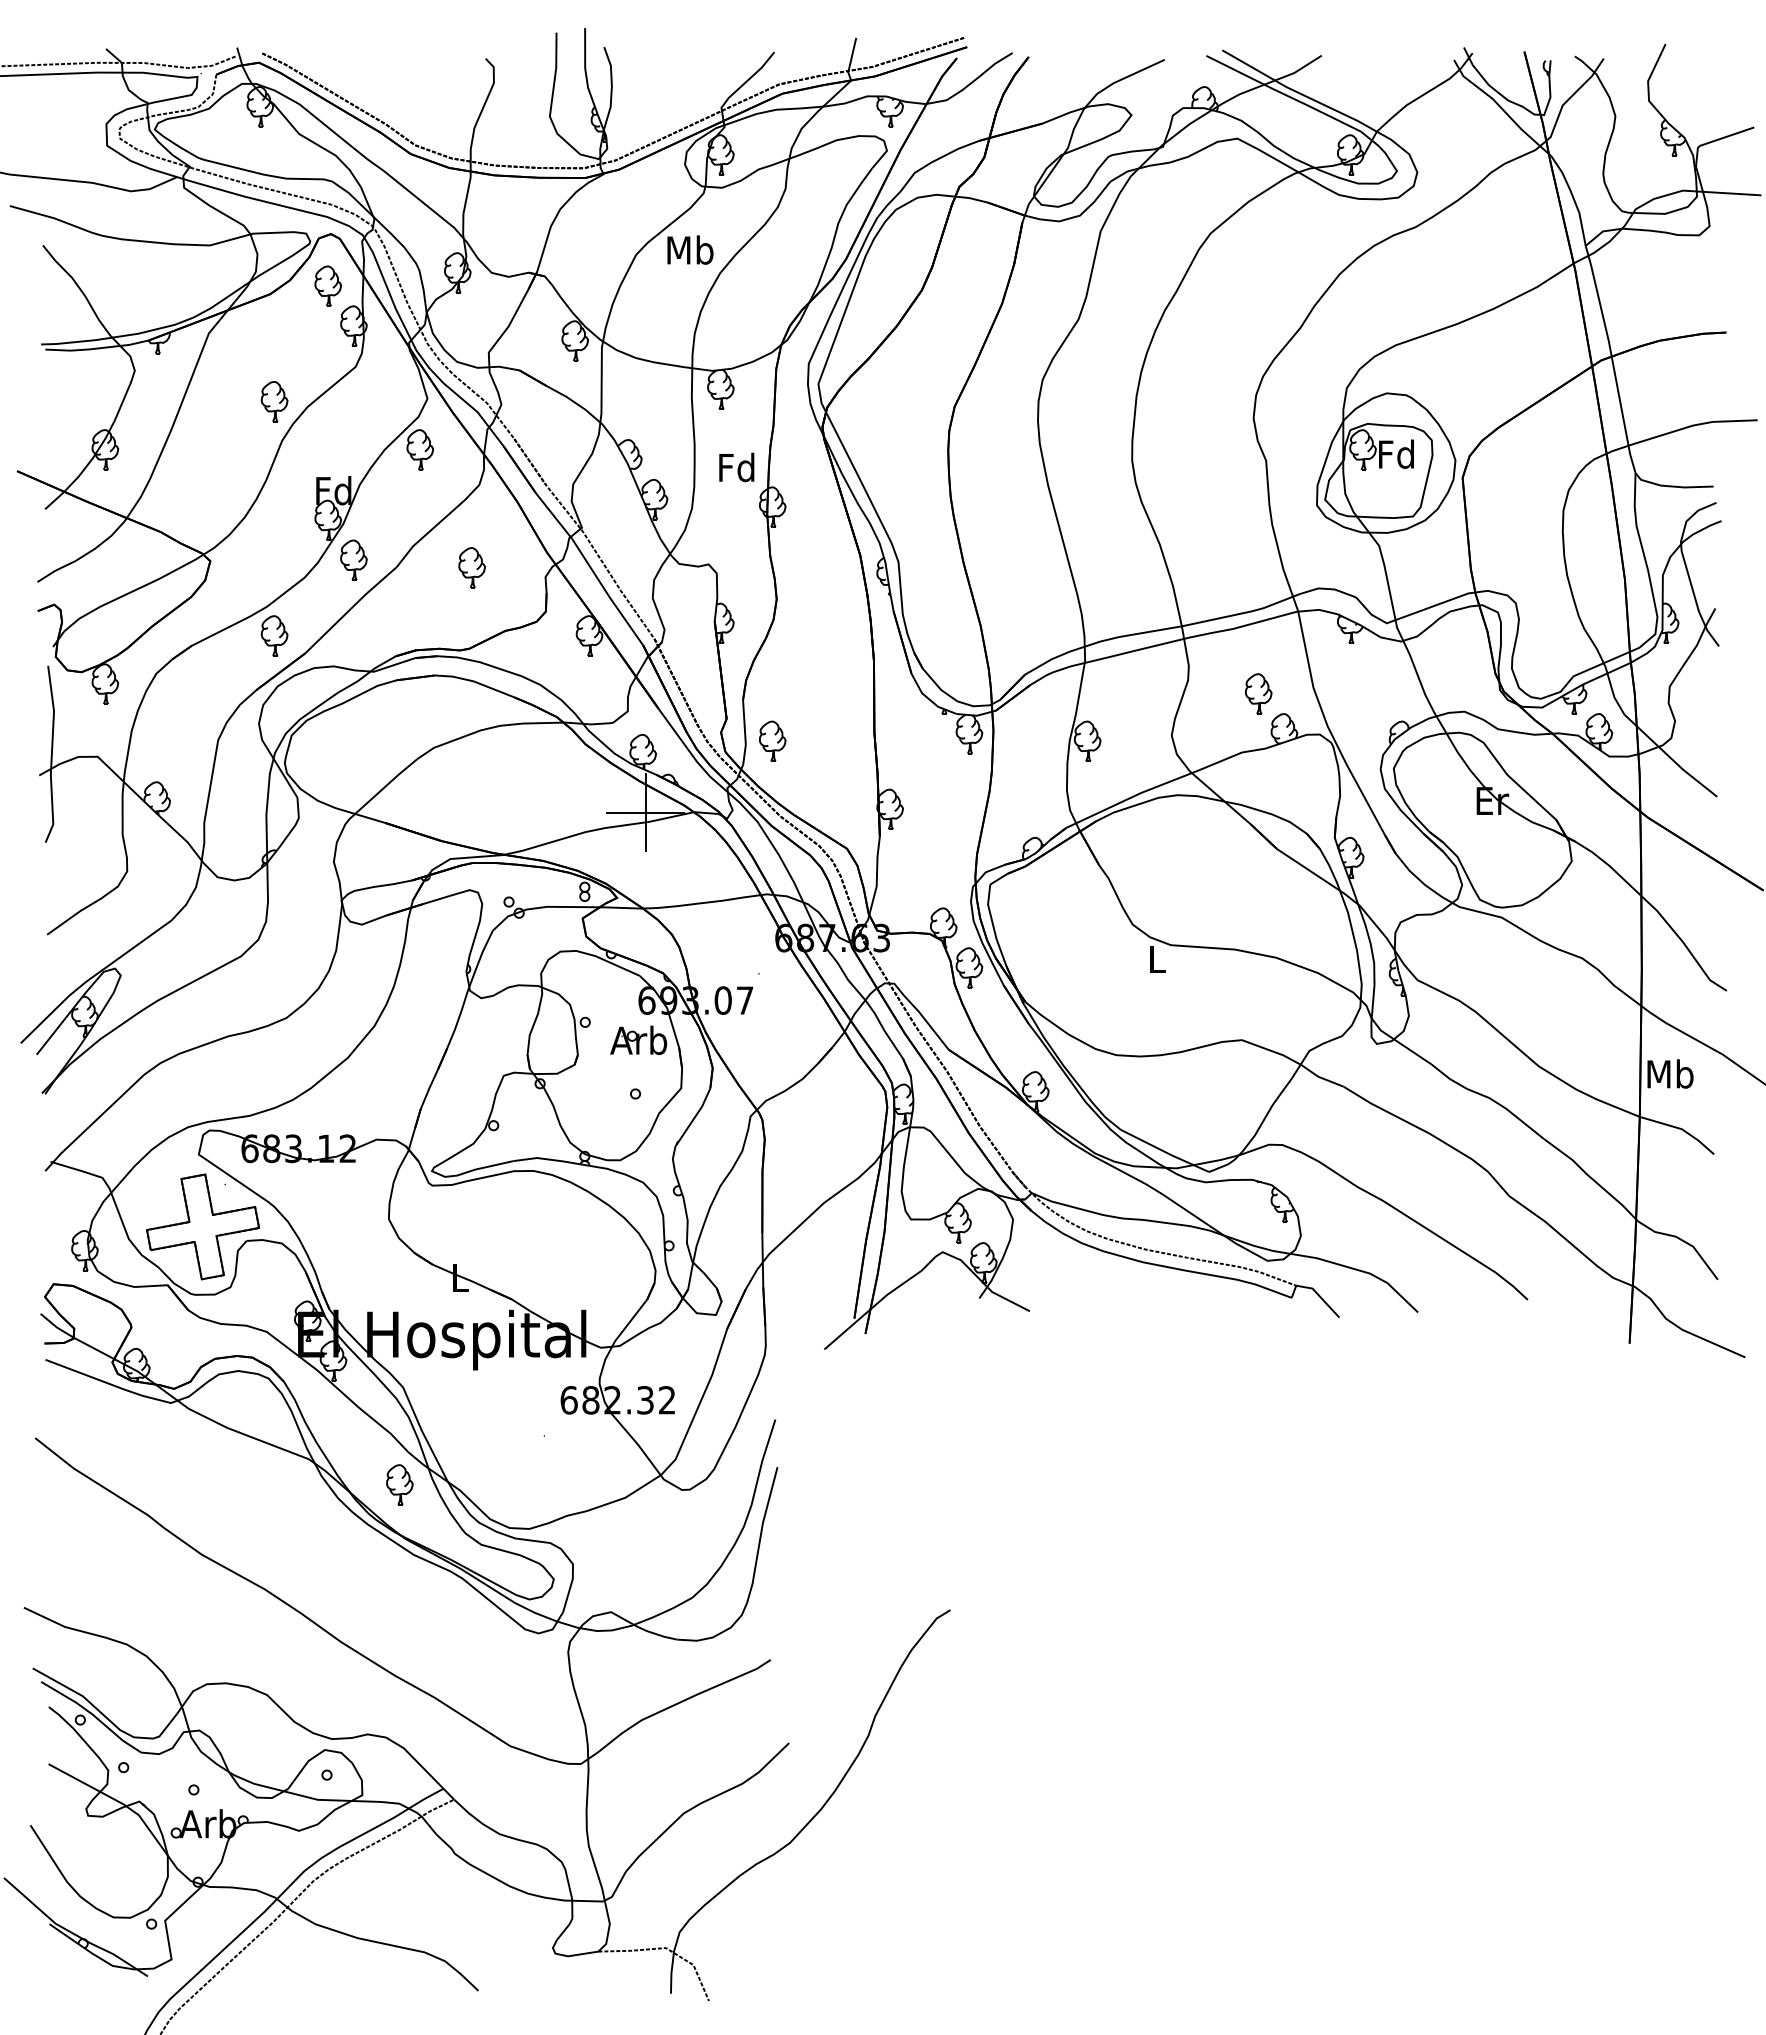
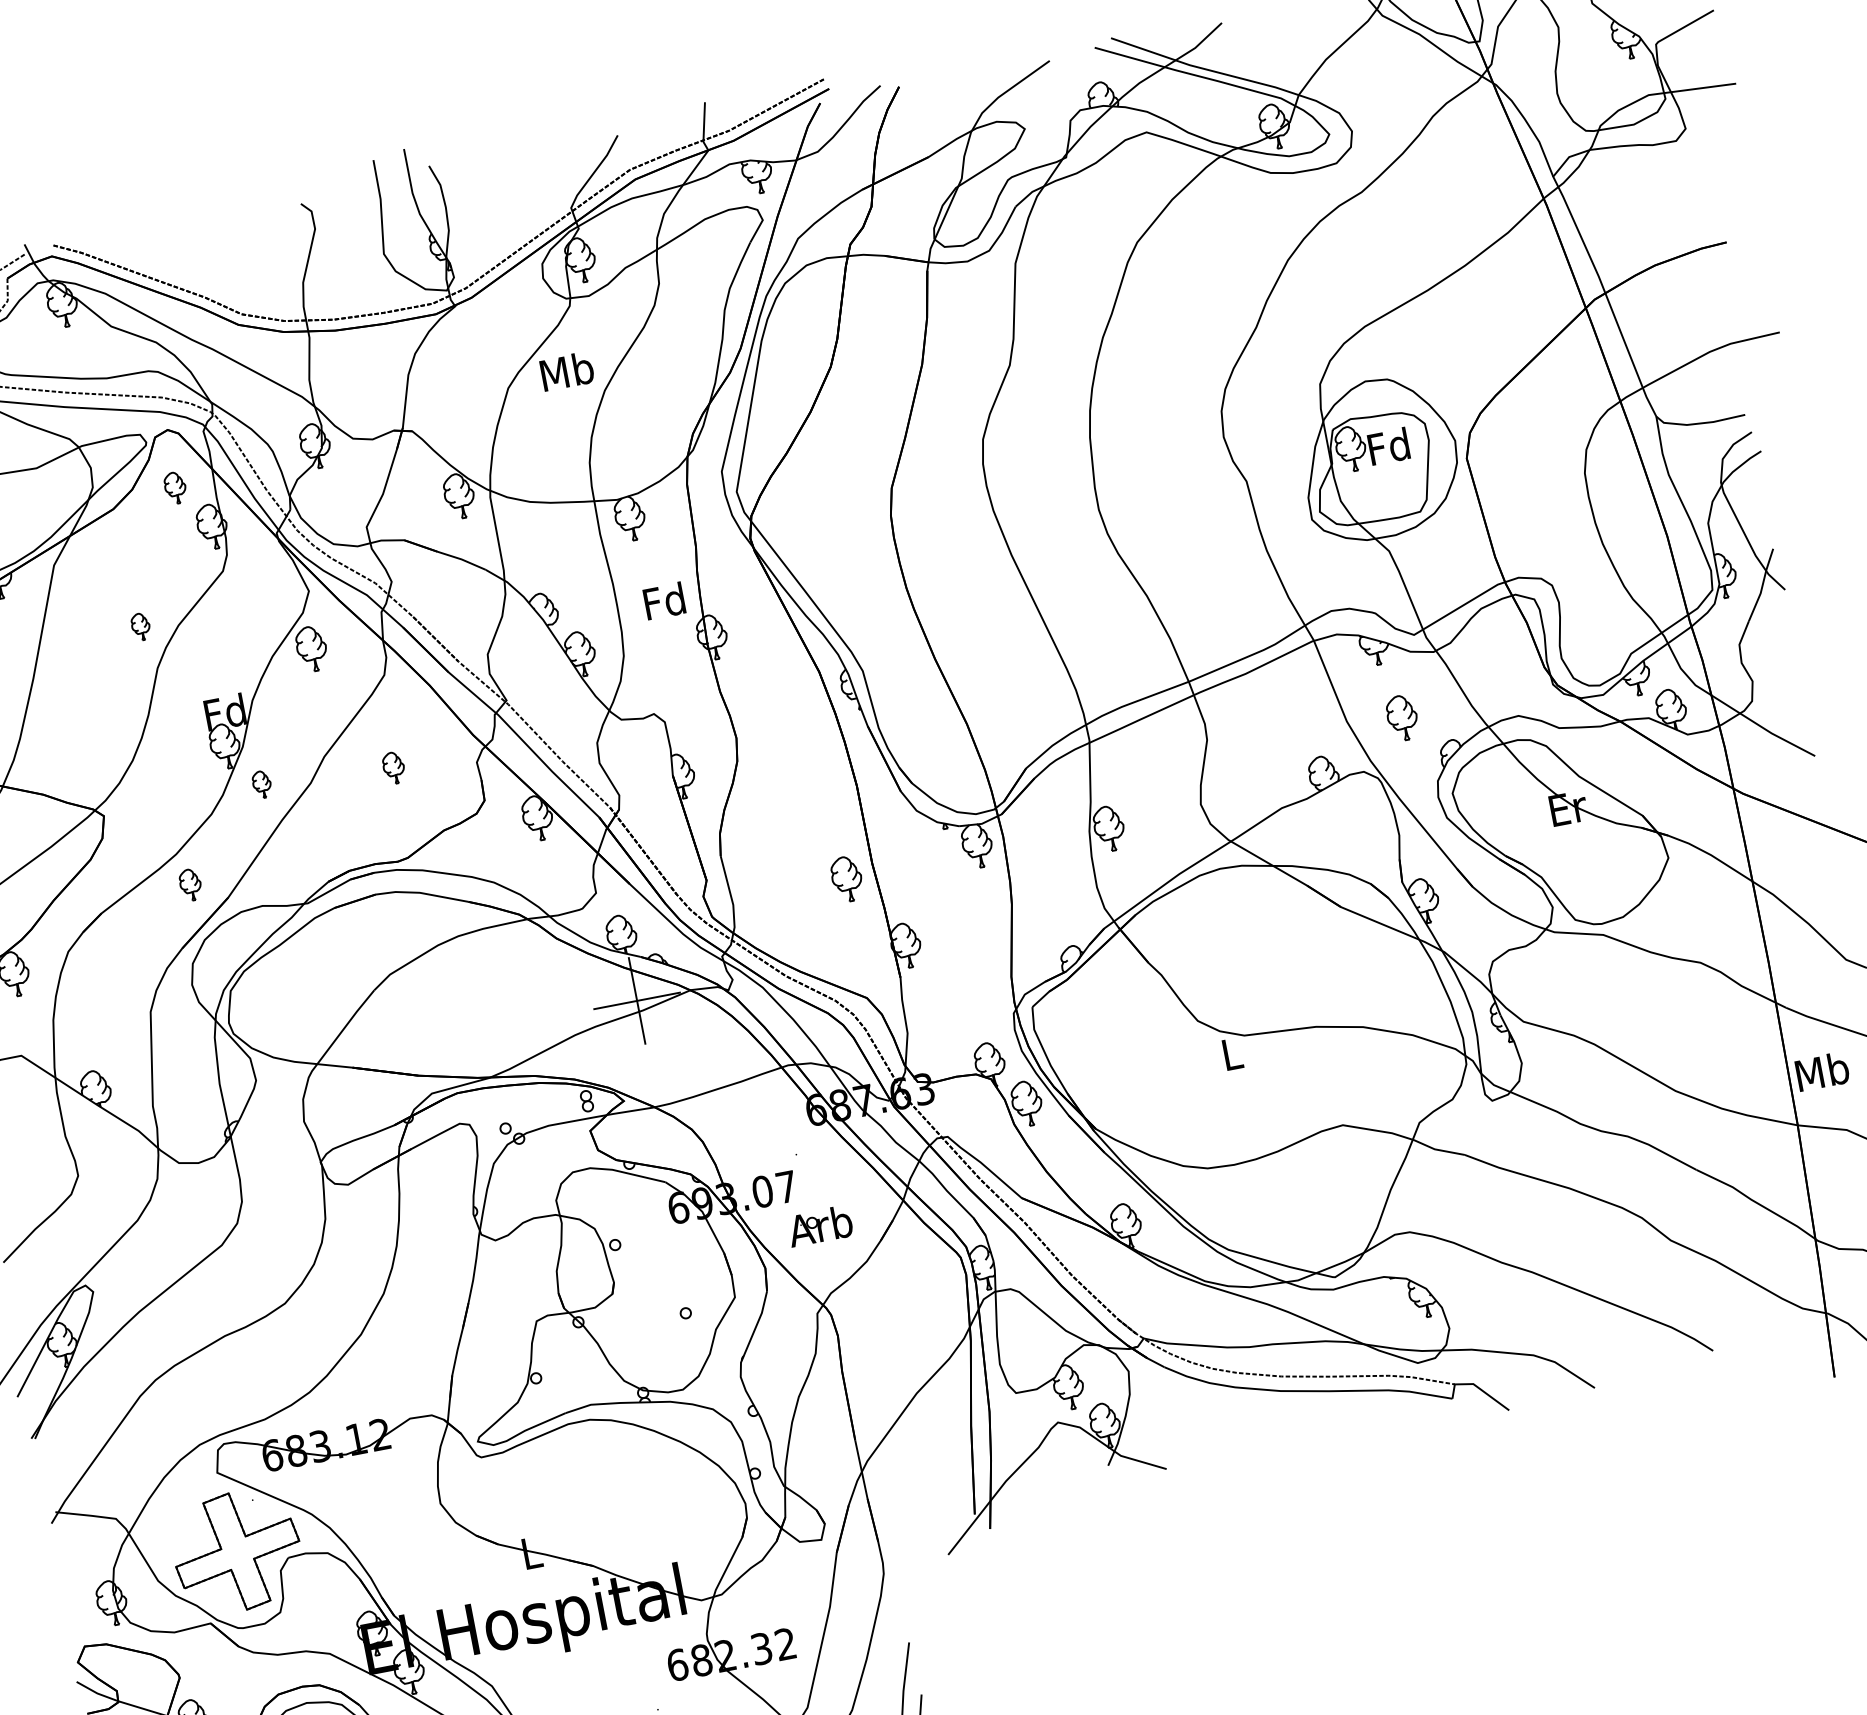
part: (327, 285) -> (174, 487), size x0.7
part: (274, 401) -> (140, 626), size x0.6
part: (353, 559) -> (261, 783), size x0.6
part: (471, 567) -> (393, 767), size x0.7
part: (274, 635) -> (190, 884), size x0.7
part: (1258, 693) -> (1402, 717), moved
part: (772, 740) -> (846, 878), moved
part: (638, 1039) -> (819, 1225), moved

